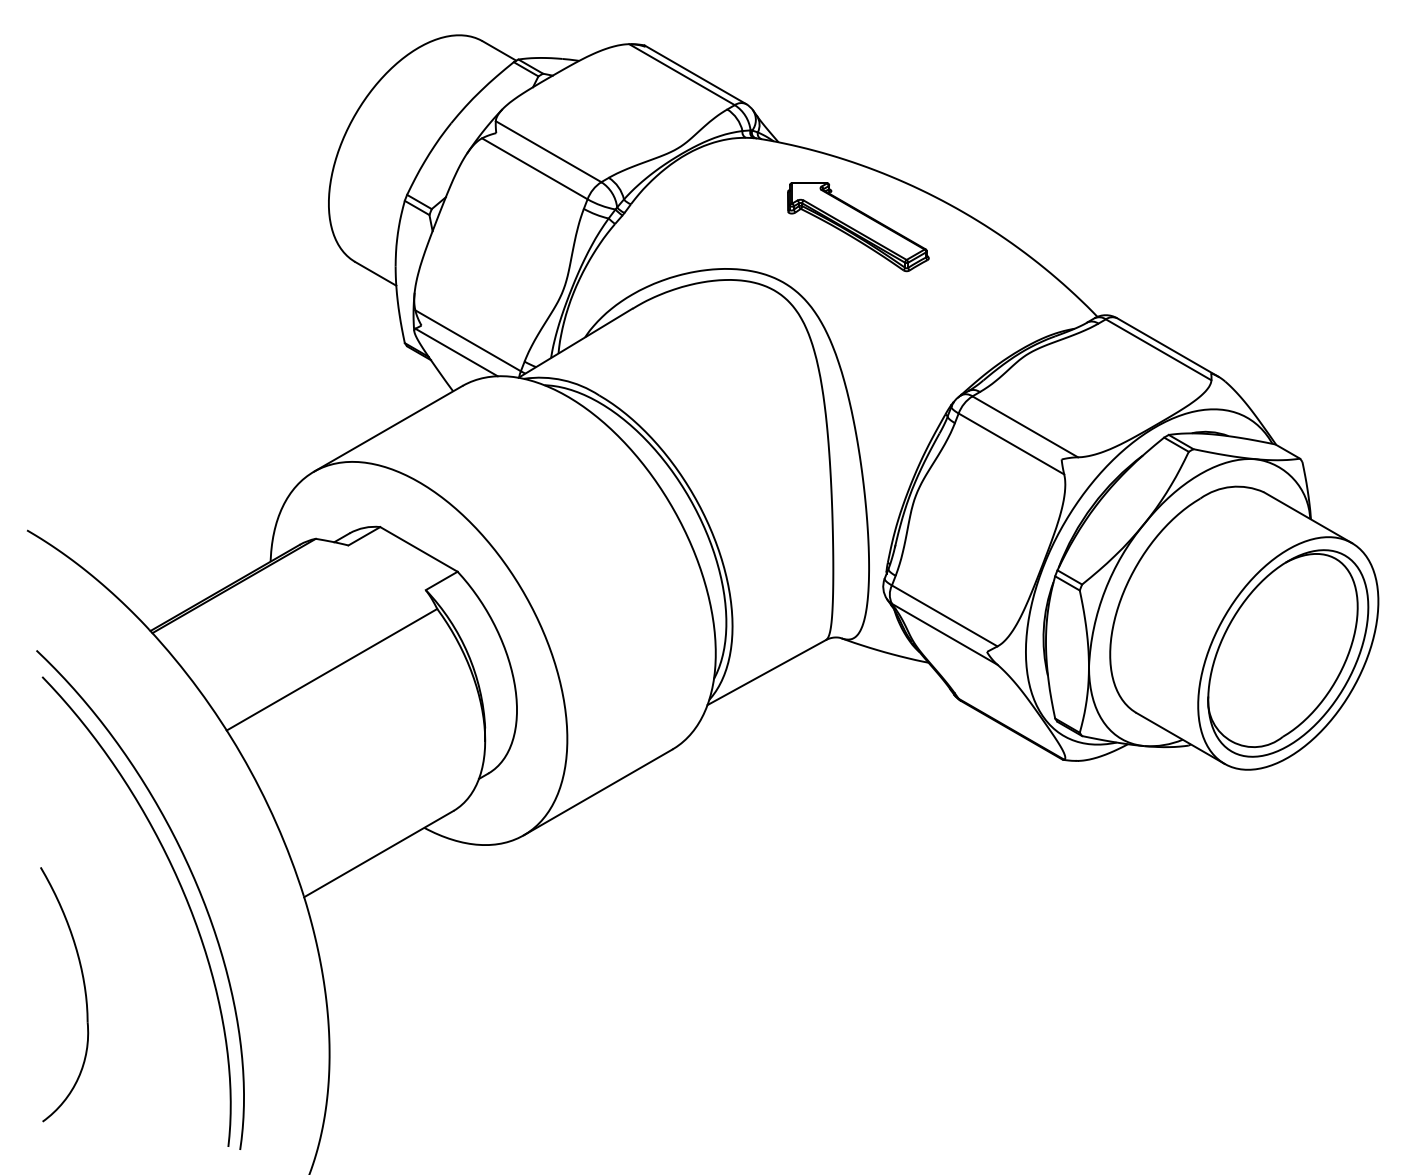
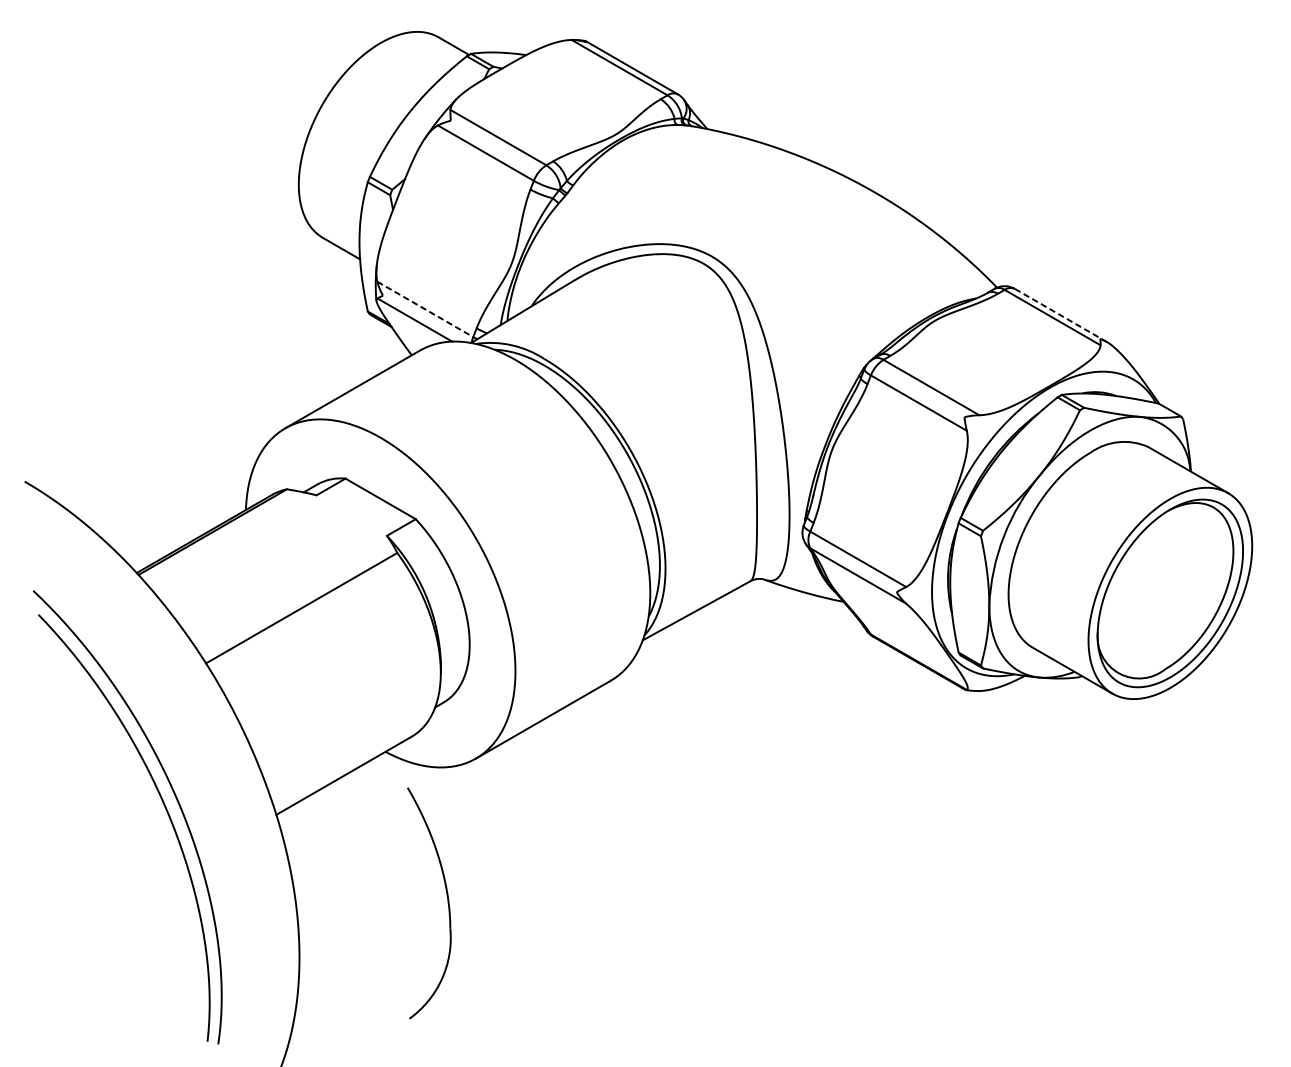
part: (858, 227) -> (779, 206), removed
line: (468, 340) -> (425, 309), solid -> dashed
line: (1167, 347) -> (1060, 315), solid -> dashed
part: (84, 993) -> (447, 902), moved

